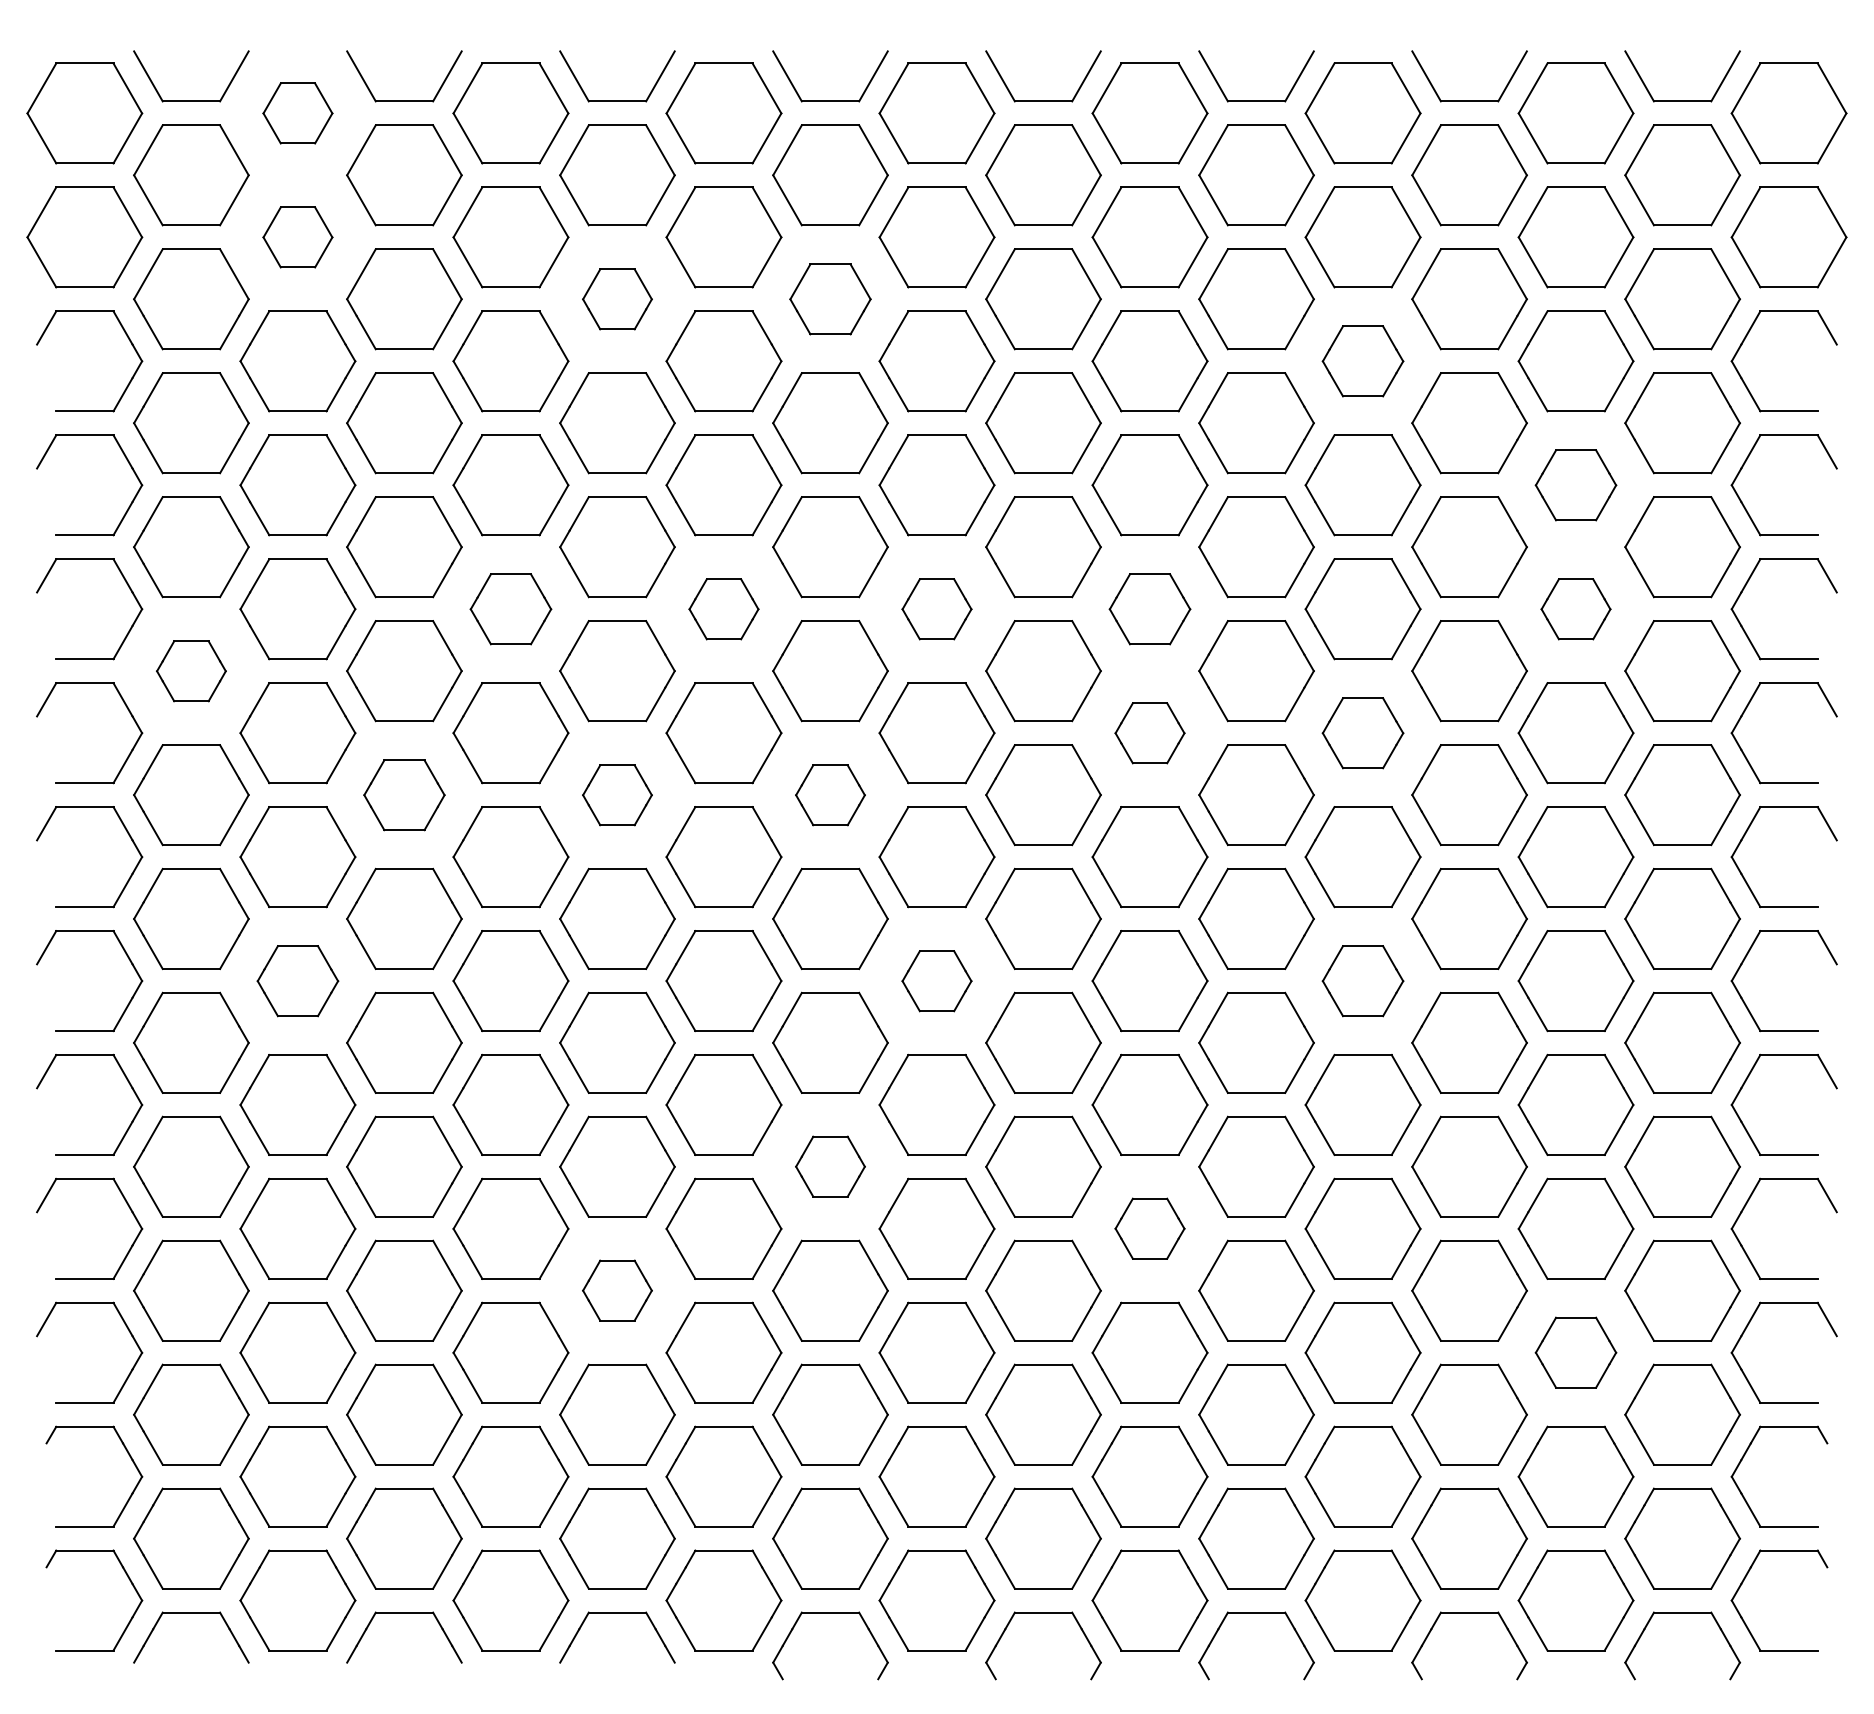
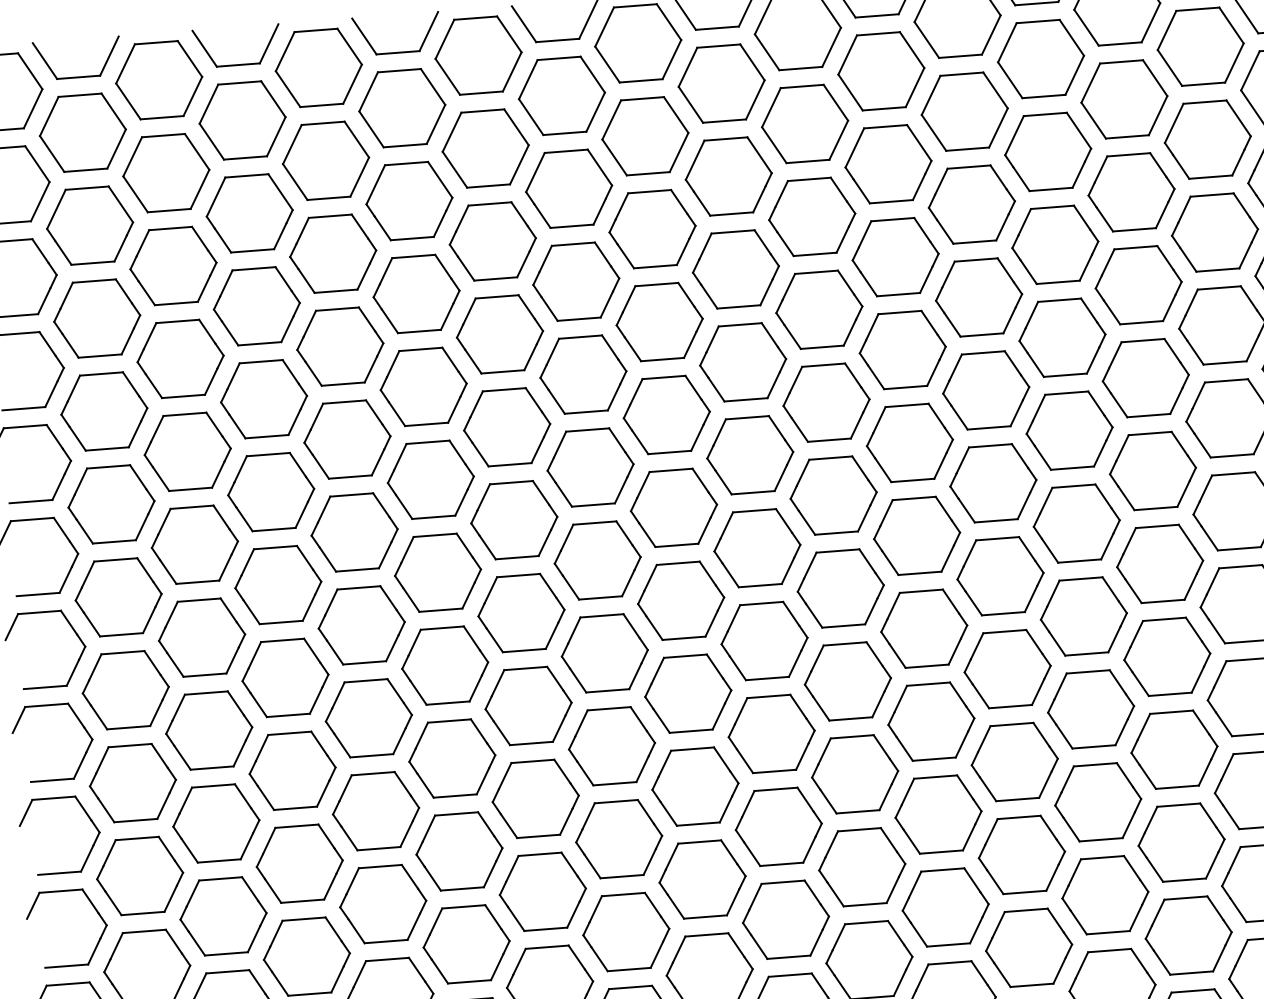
part: (297, 113) -> (158, 80), size x1.67
part: (297, 237) -> (166, 173), size x1.67
part: (617, 299) -> (409, 201), size x1.67
part: (830, 299) -> (569, 188), size x1.43
part: (1362, 361) -> (971, 204), size x1.43
part: (1575, 485) -> (1138, 285), size x1.43
part: (510, 609) -> (347, 439), size x1.43
part: (723, 609) -> (506, 427), size x1.67
part: (936, 609) -> (666, 415), size x1.67
part: (1149, 609) -> (826, 402), size x1.43
part: (1575, 609) -> (1145, 378), size x1.67
part: (191, 671) -> (111, 504), size x1.67
part: (1149, 733) -> (833, 495), size x1.67
part: (1362, 733) -> (992, 483), size x1.43
part: (404, 795) -> (278, 585), size x1.43
part: (617, 795) -> (438, 573), size x1.67
part: (830, 795) -> (597, 560), size x1.67
part: (297, 981) -> (208, 730), size x1.43
part: (936, 981) -> (687, 694), size x1.67
part: (1362, 981) -> (1007, 669), size x1.43
part: (830, 1166) -> (619, 838), size x1.67
part: (1149, 1228) -> (861, 866), size x1.67
part: (617, 1290) -> (466, 944), size x1.67
part: (1575, 1352) -> (1188, 935), size x1.43

